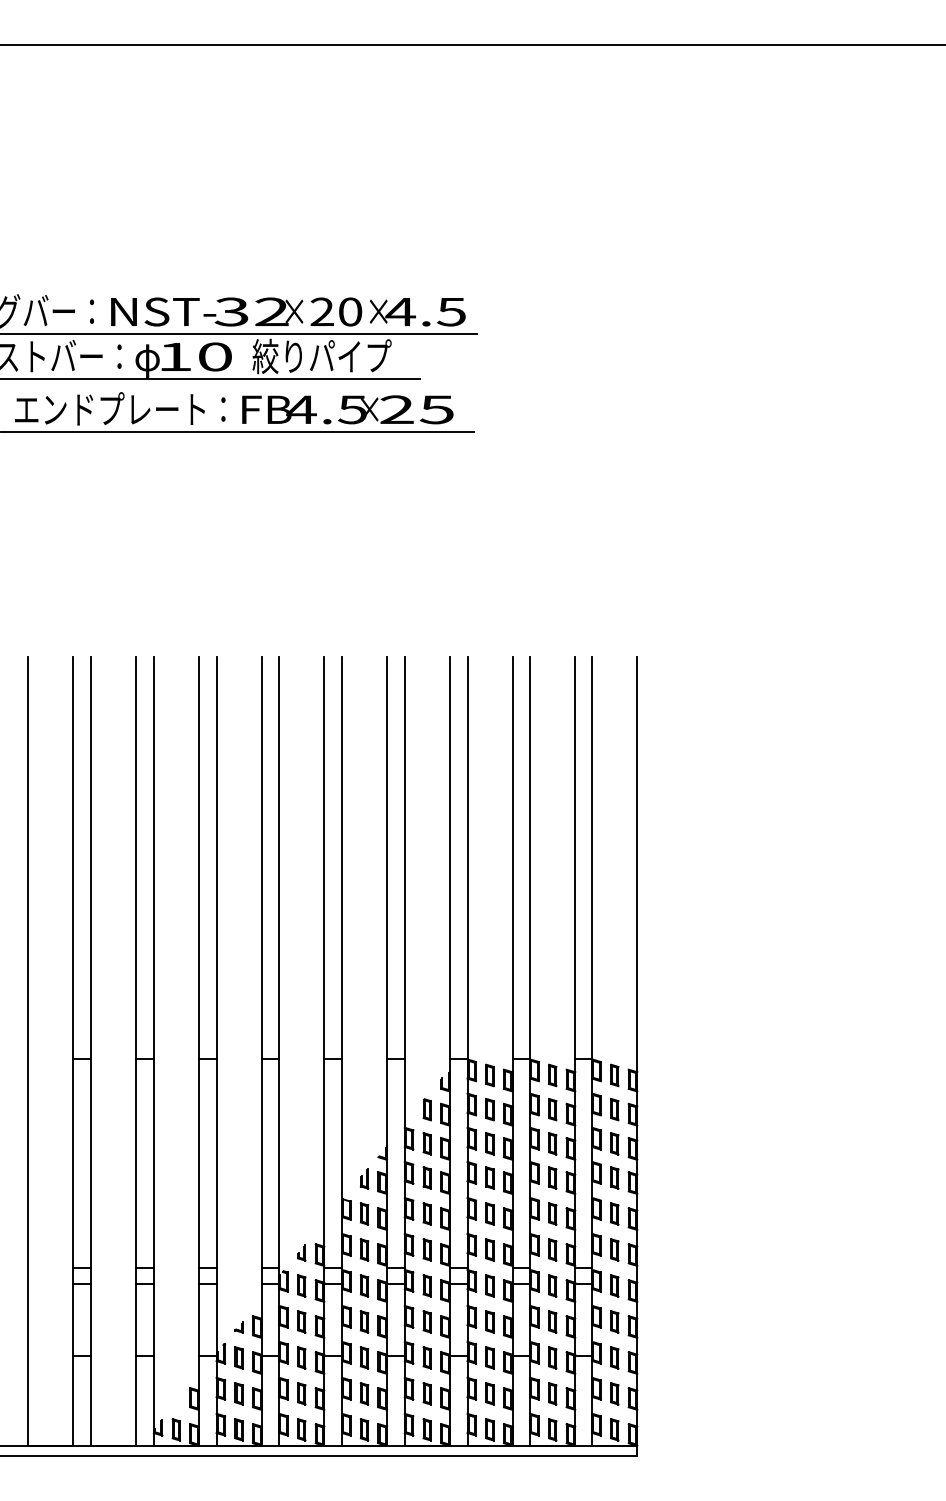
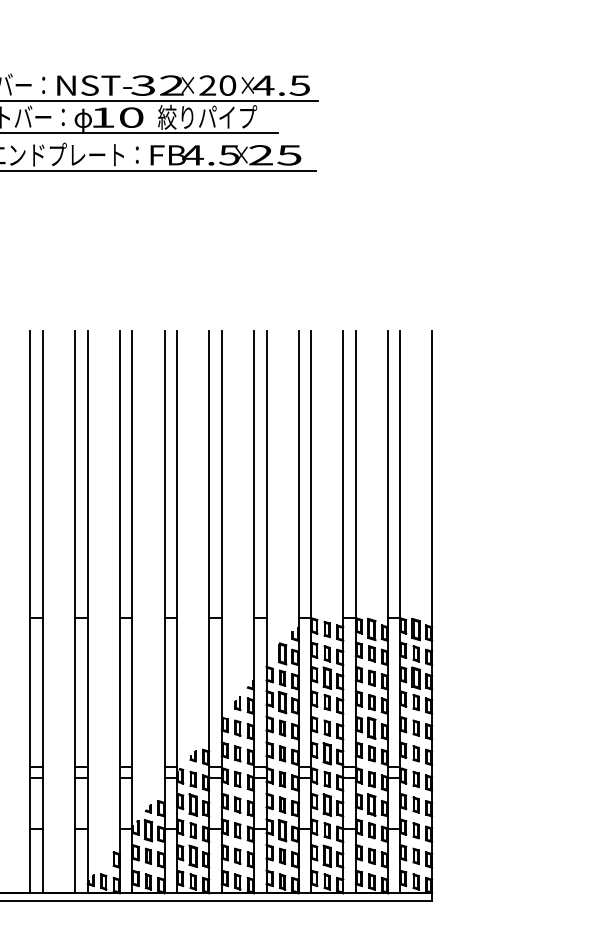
part: (552, 1075) -> (371, 629), size x1.4
part: (614, 1075) -> (415, 629), size x1.4
part: (426, 1109) -> (281, 653), size x1.4
part: (489, 1143) -> (326, 678), size x1.4
part: (614, 1143) -> (415, 678), size x1.4
part: (426, 1177) -> (281, 702), size x1.4
part: (552, 1213) -> (371, 727), size x1.4
part: (489, 1249) -> (326, 753), size x1.4
part: (301, 1321) -> (192, 804), size x1.4
part: (489, 1321) -> (326, 804), size x1.4
part: (552, 1321) -> (371, 804), size x1.4
part: (238, 1357) -> (148, 830), size x1.4
part: (426, 1357) -> (281, 830), size x1.4
part: (301, 1393) -> (192, 856), size x1.4
part: (489, 1393) -> (326, 856), size x1.4

